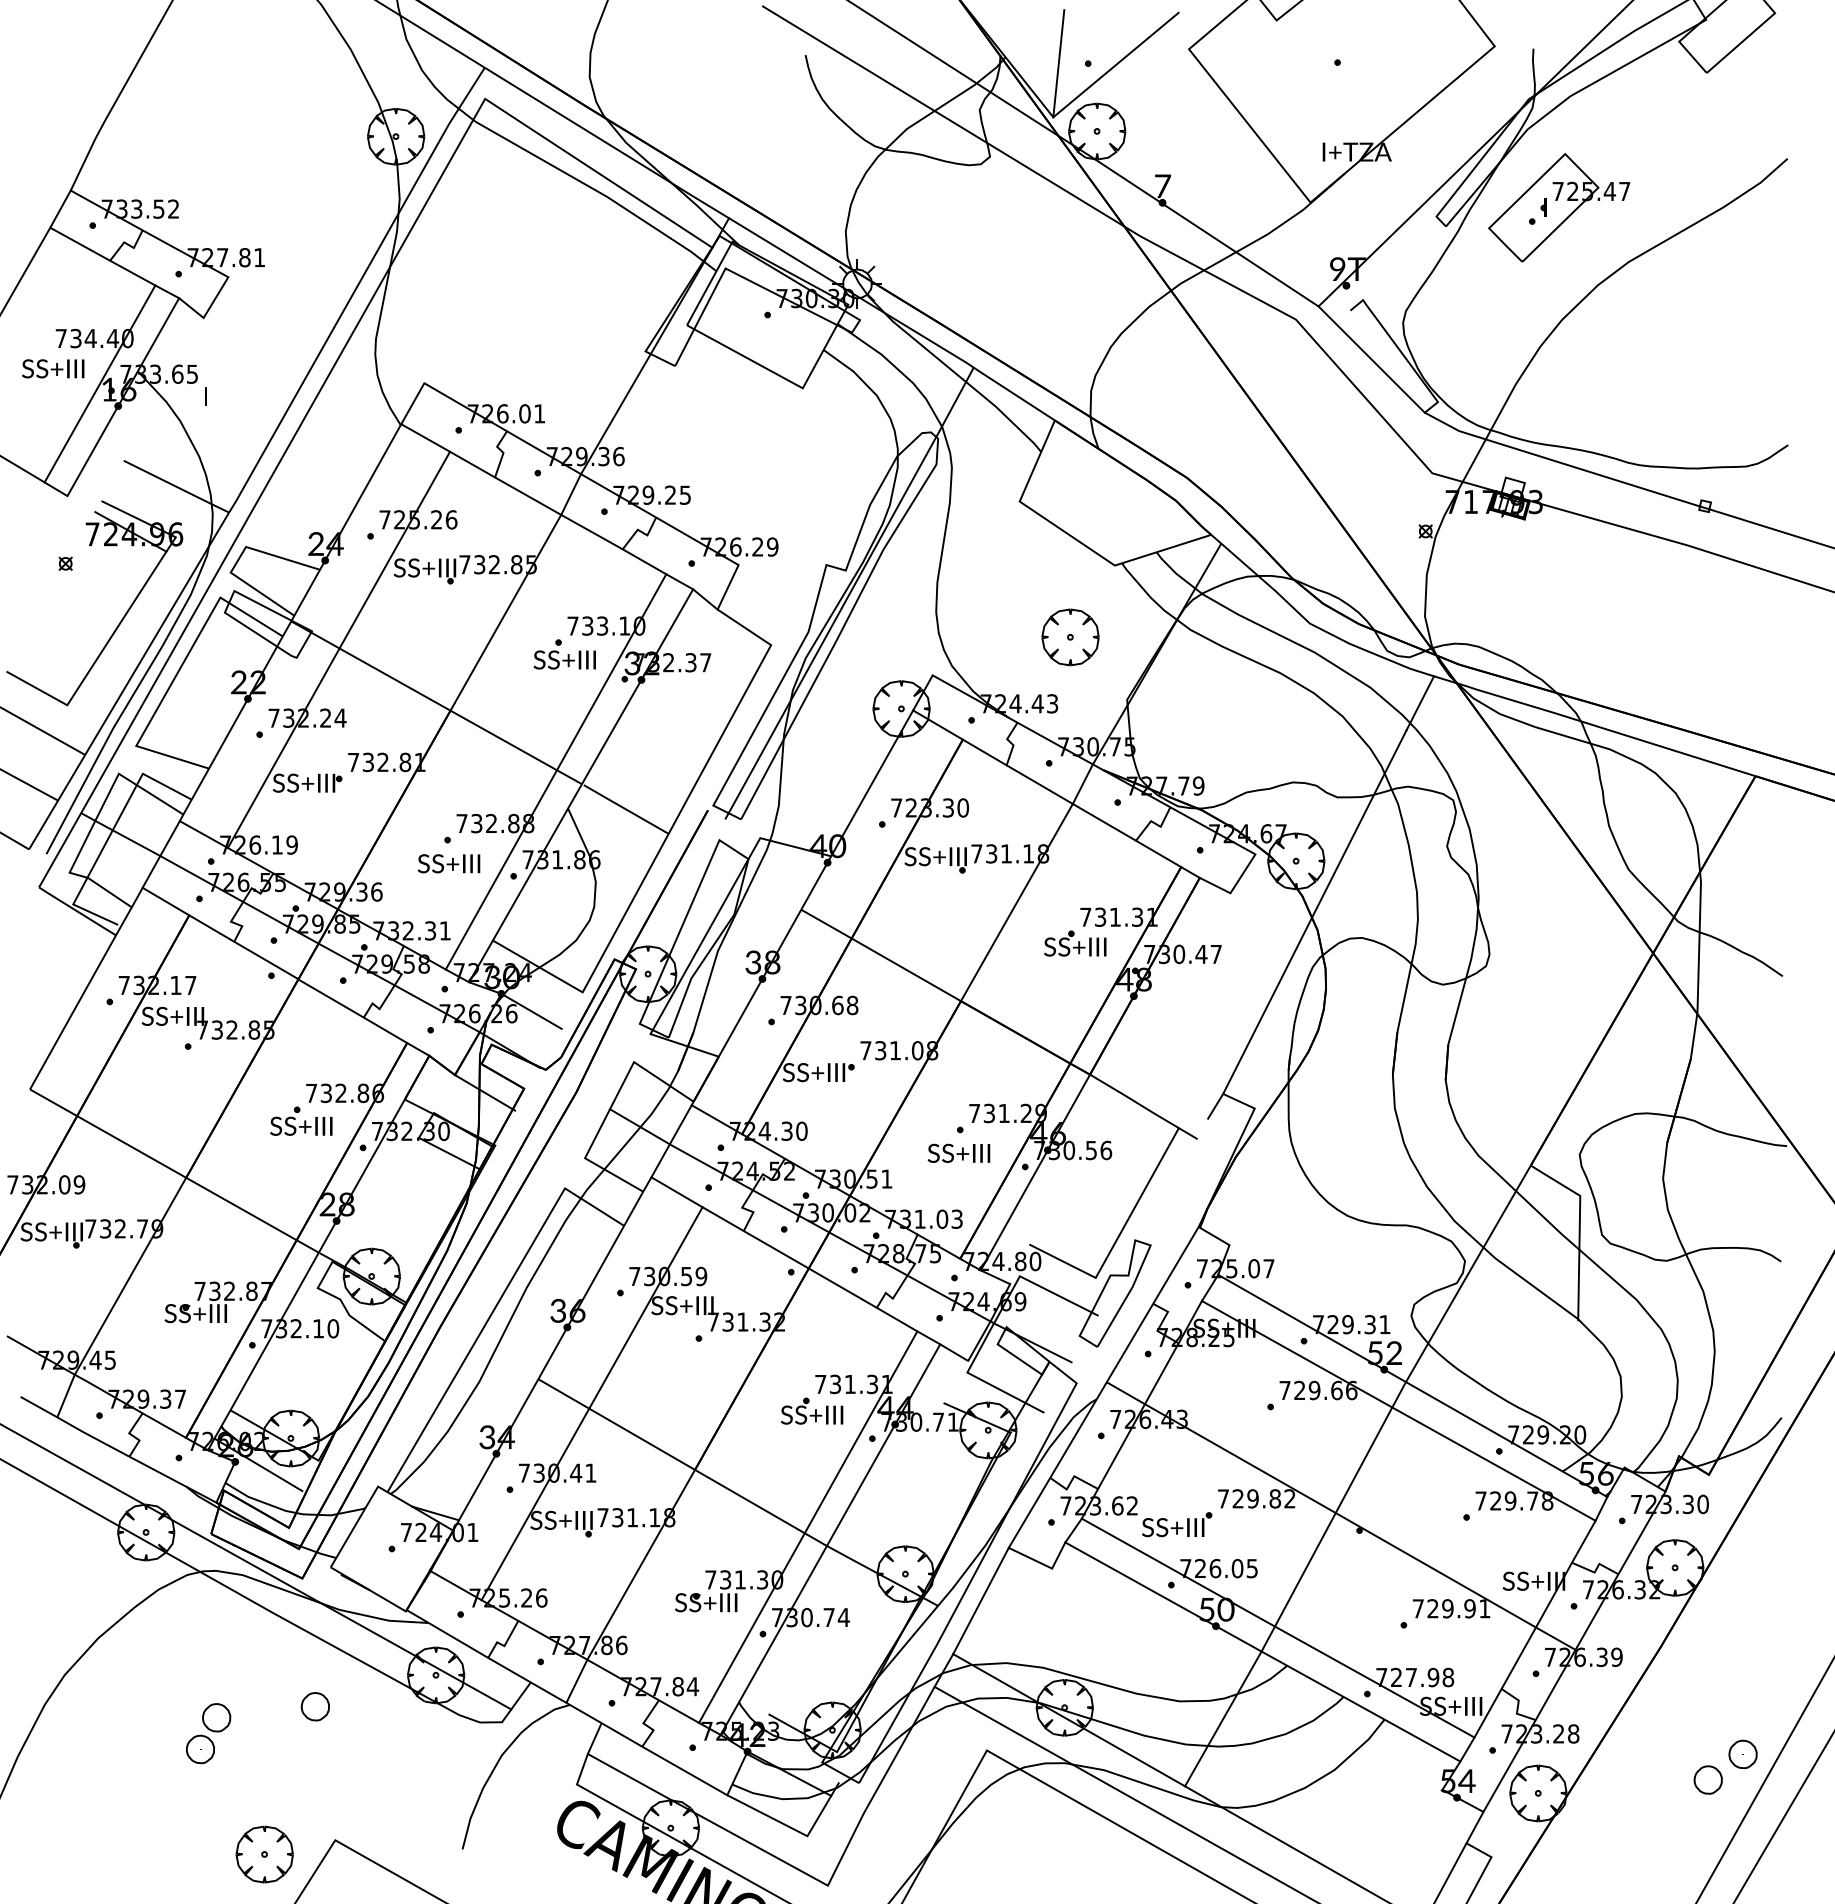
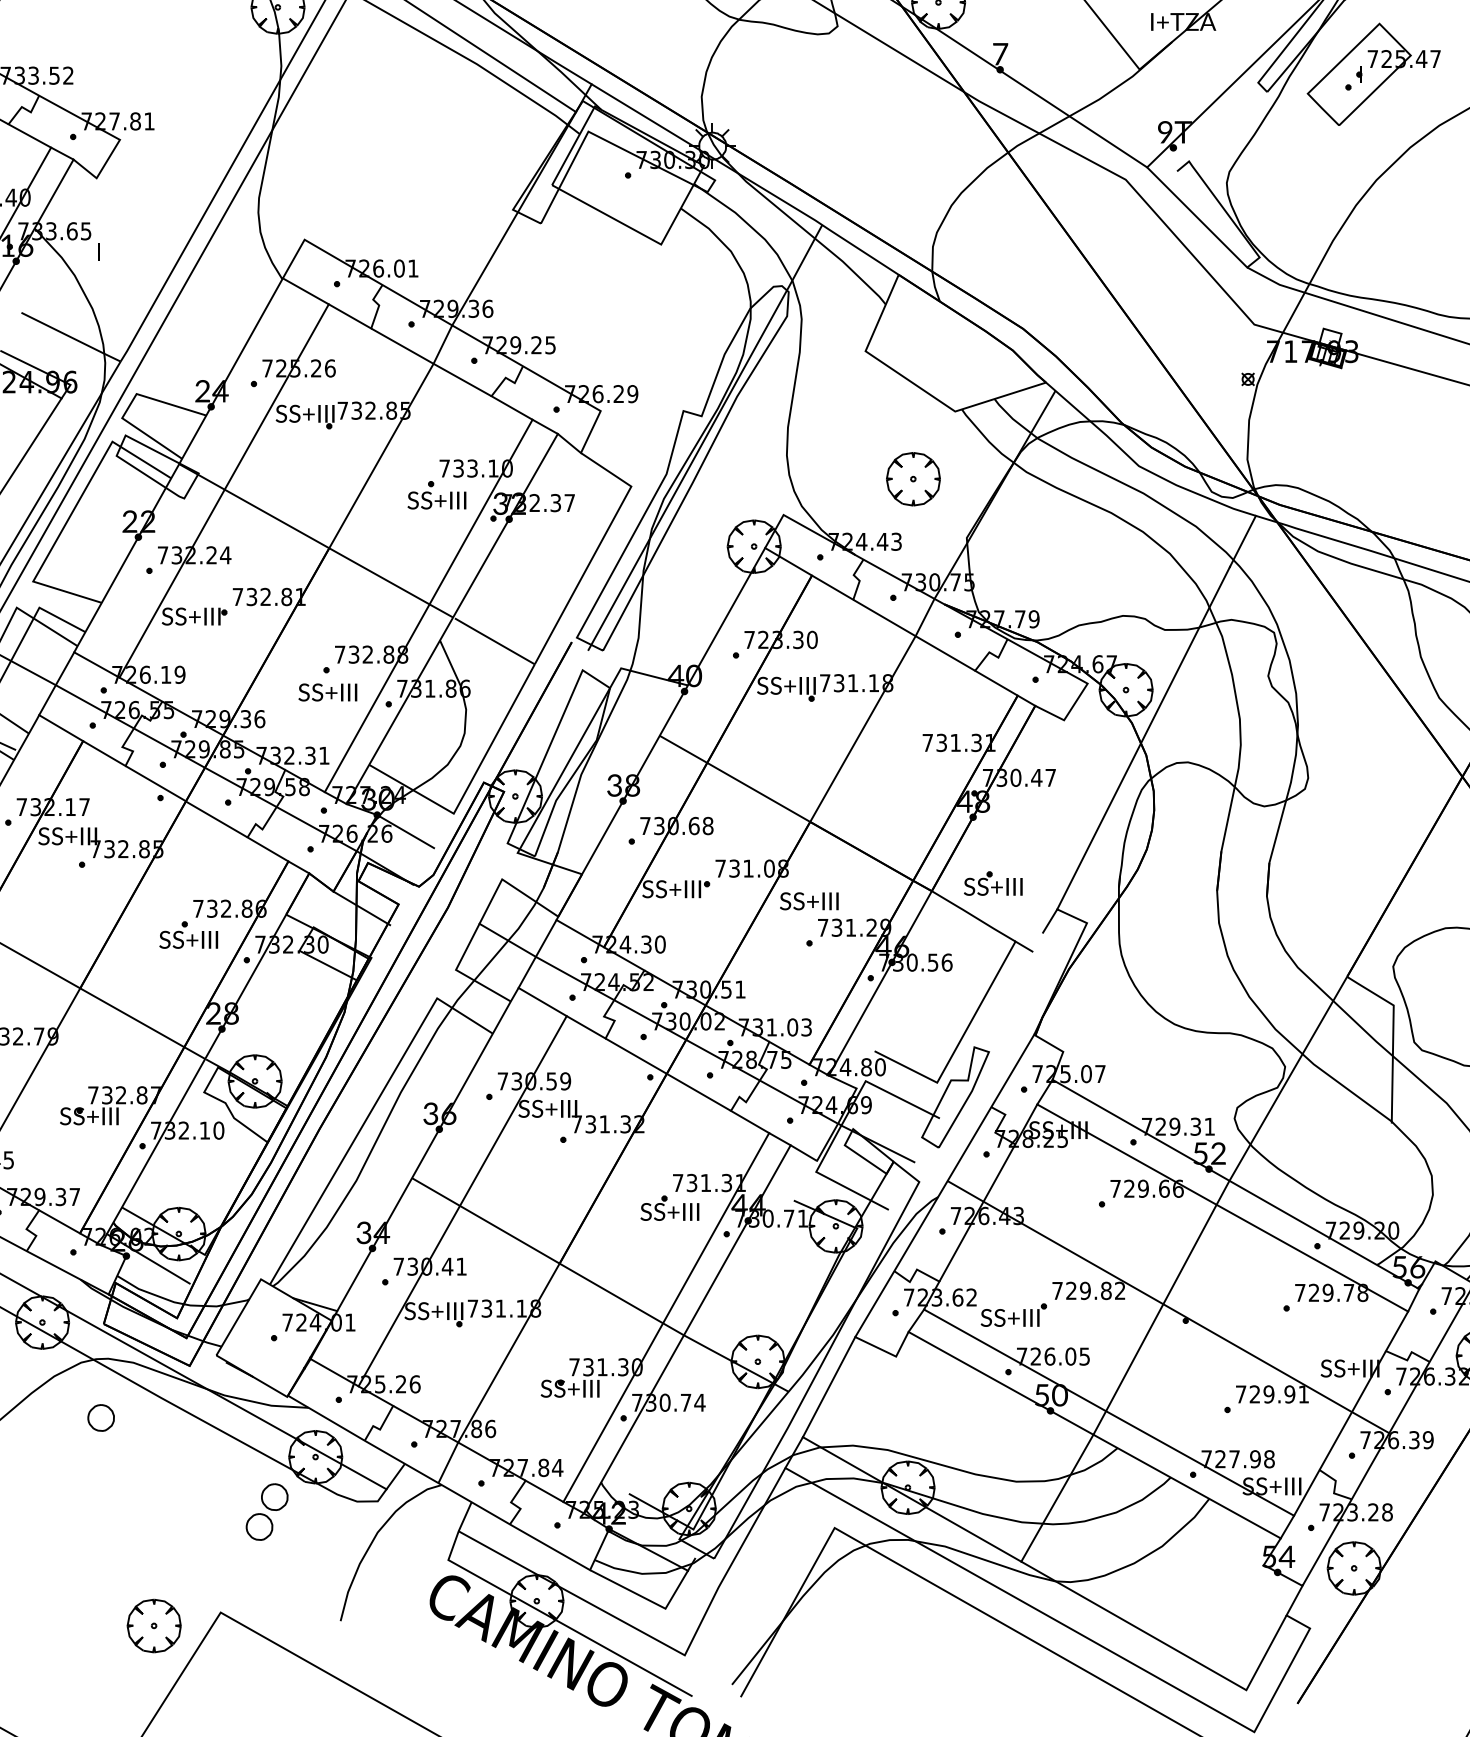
part: (1075, 943) -> (993, 883), moved
text: (958, 1152) -> (808, 900), moved
part: (314, 1706) -> (100, 1417), moved
part: (208, 1733) -> (267, 1511), moved

